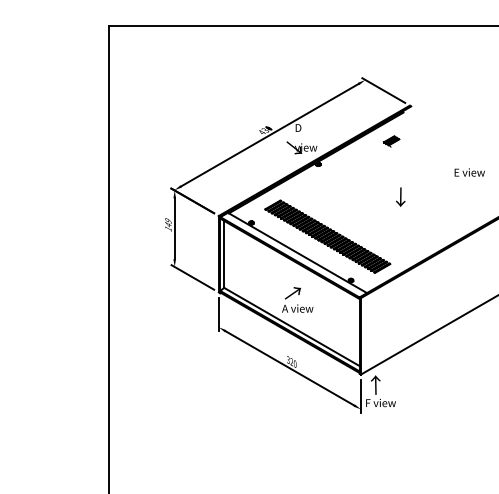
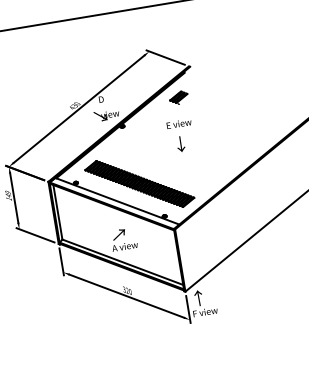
part: (391, 141) -> (178, 97), size x1.43
text: (469, 172) -> (178, 123), moved
text: (400, 196) -> (180, 143), moved

